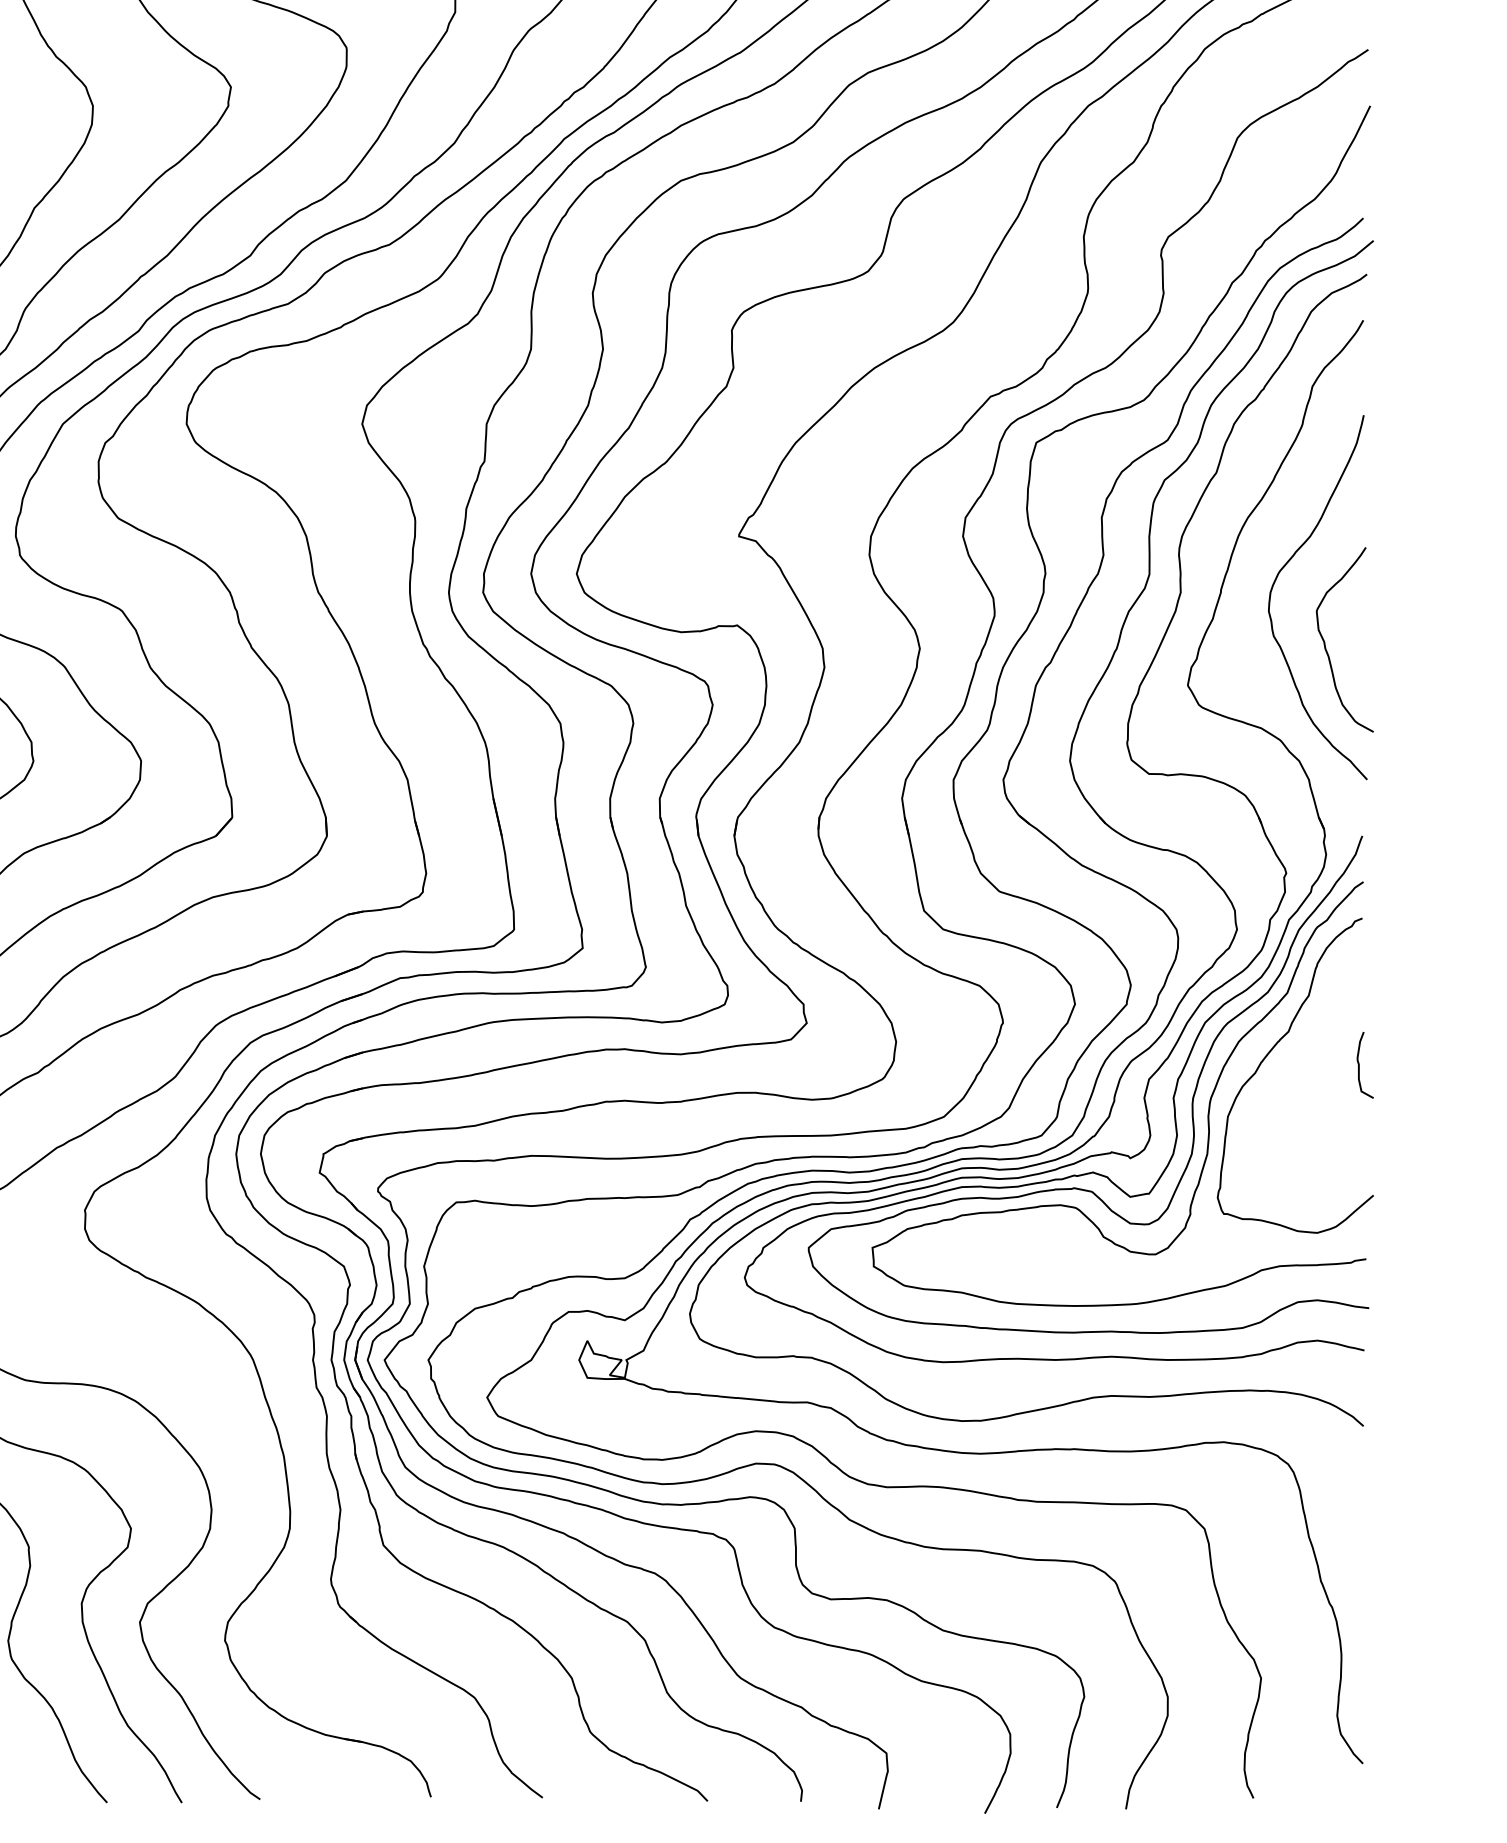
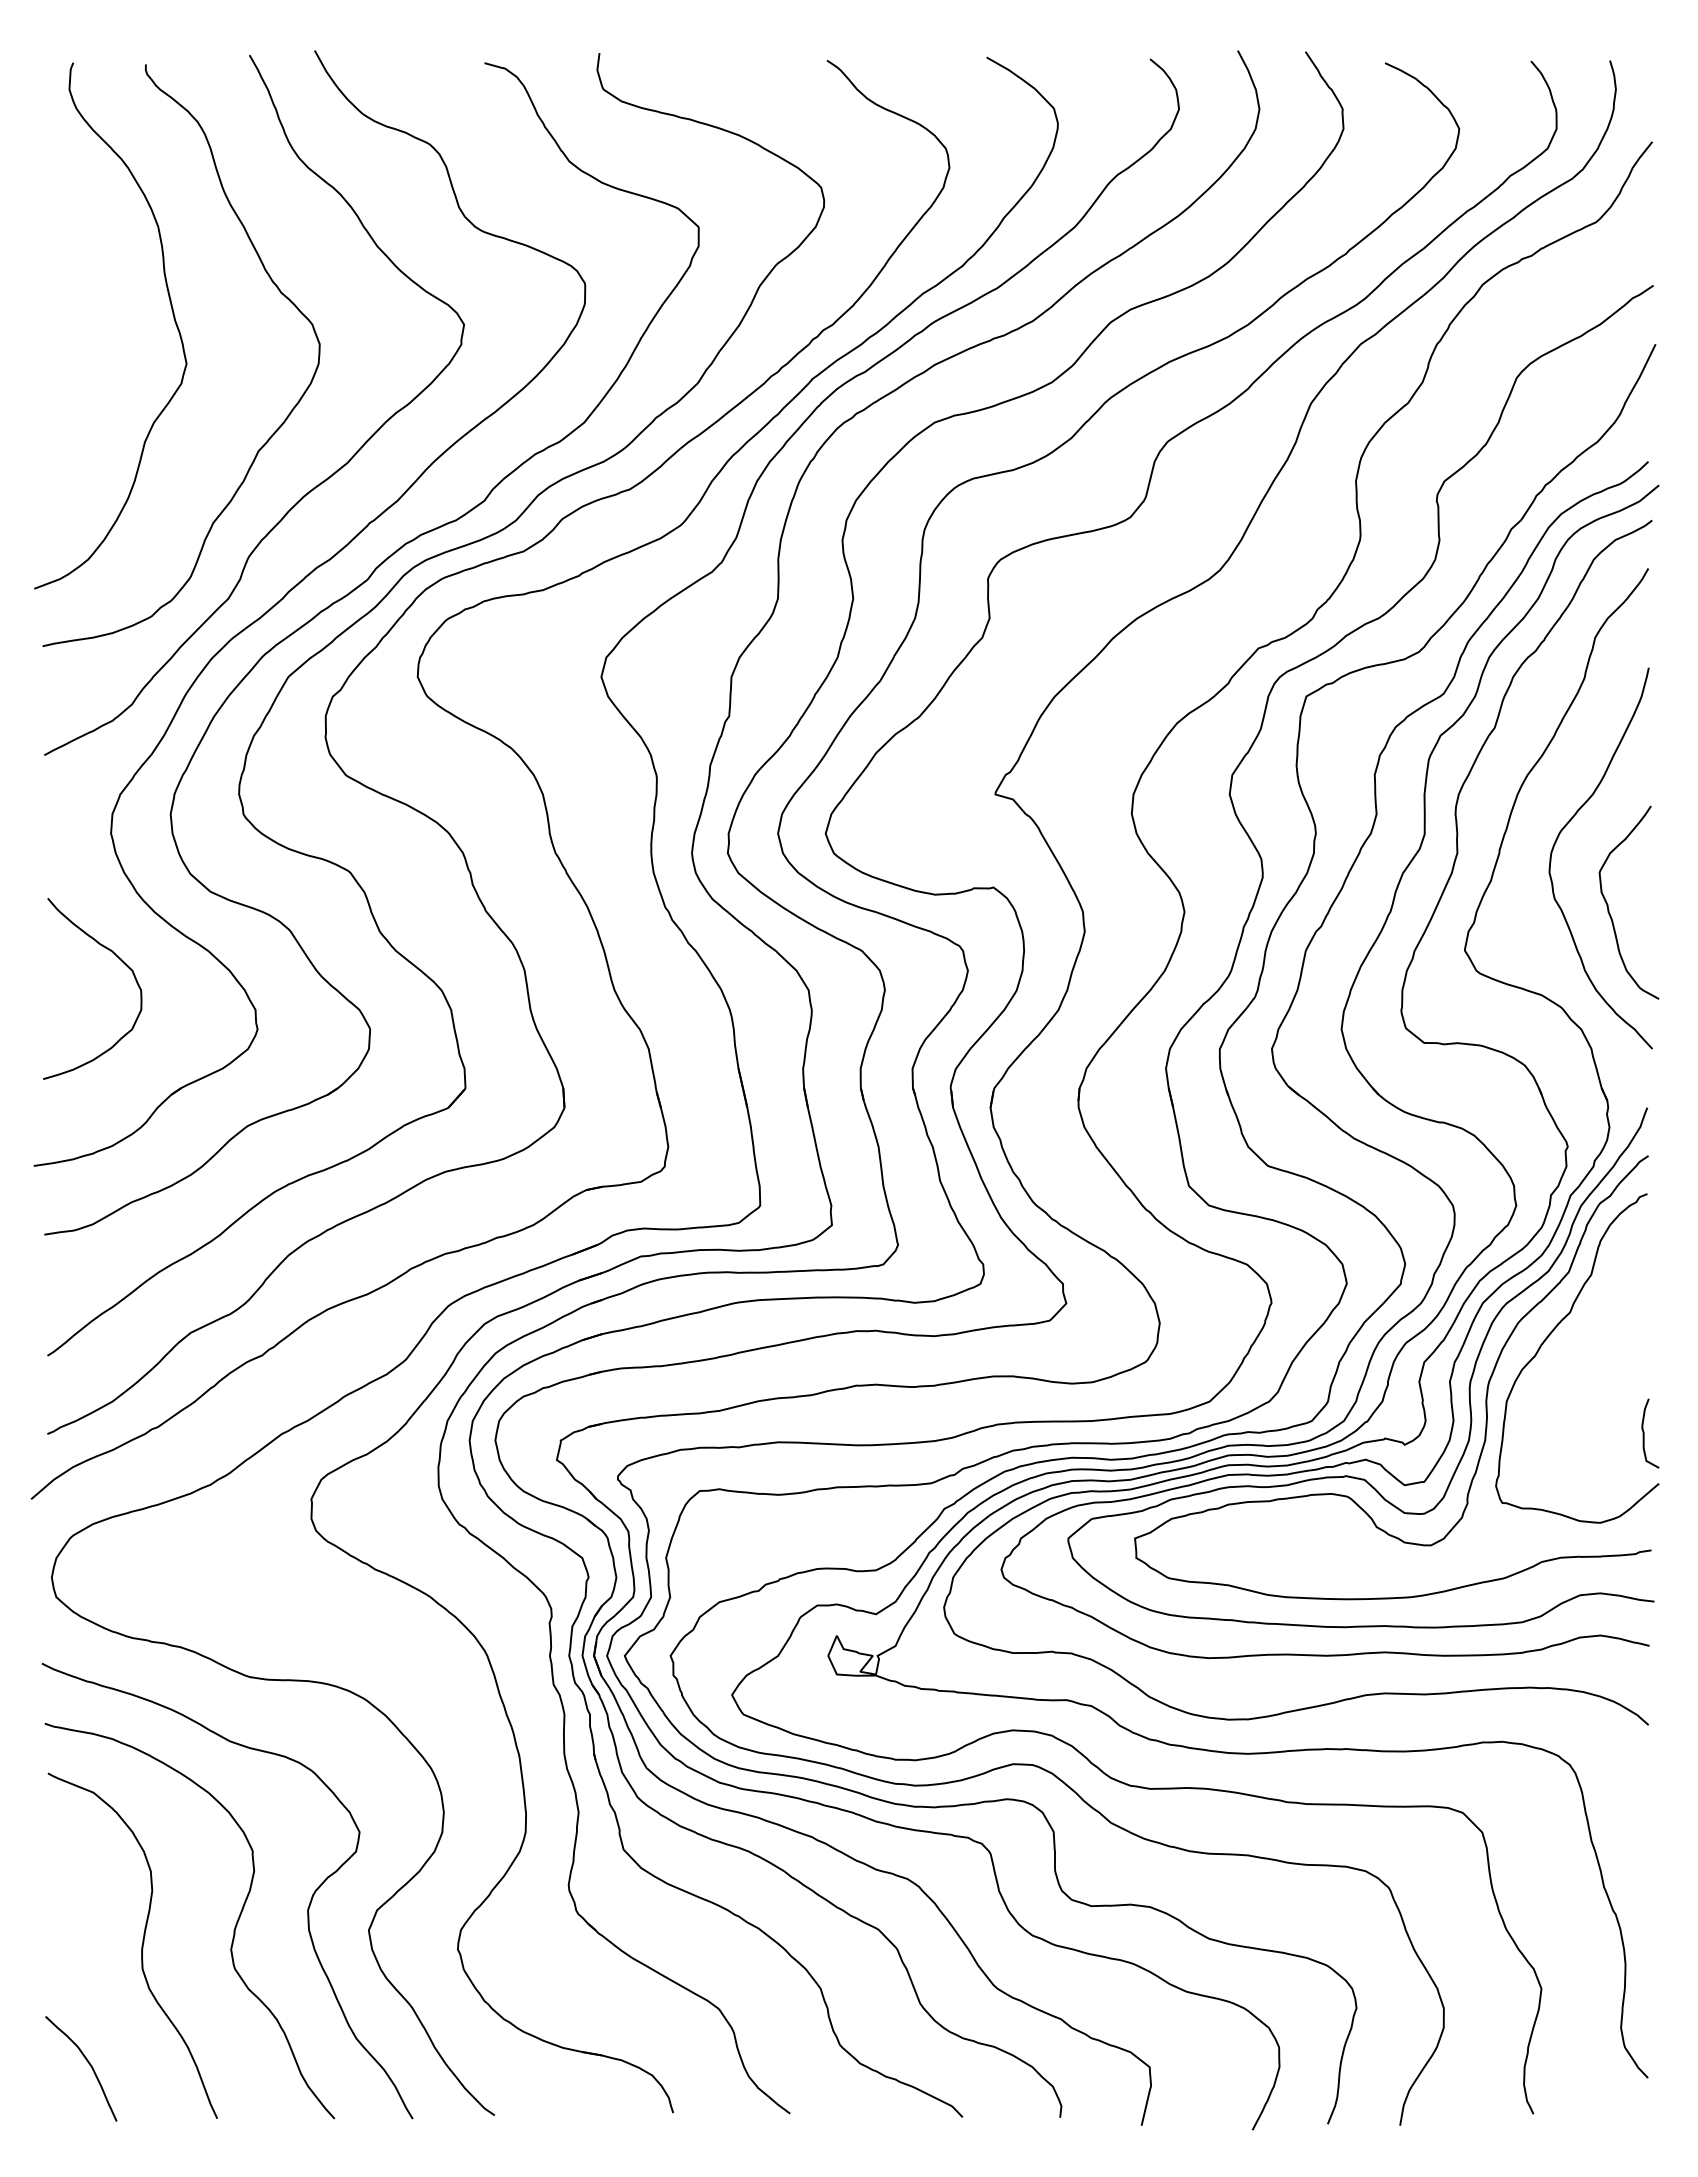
curve: (1359, 1065) -> (1644, 1433), moved

